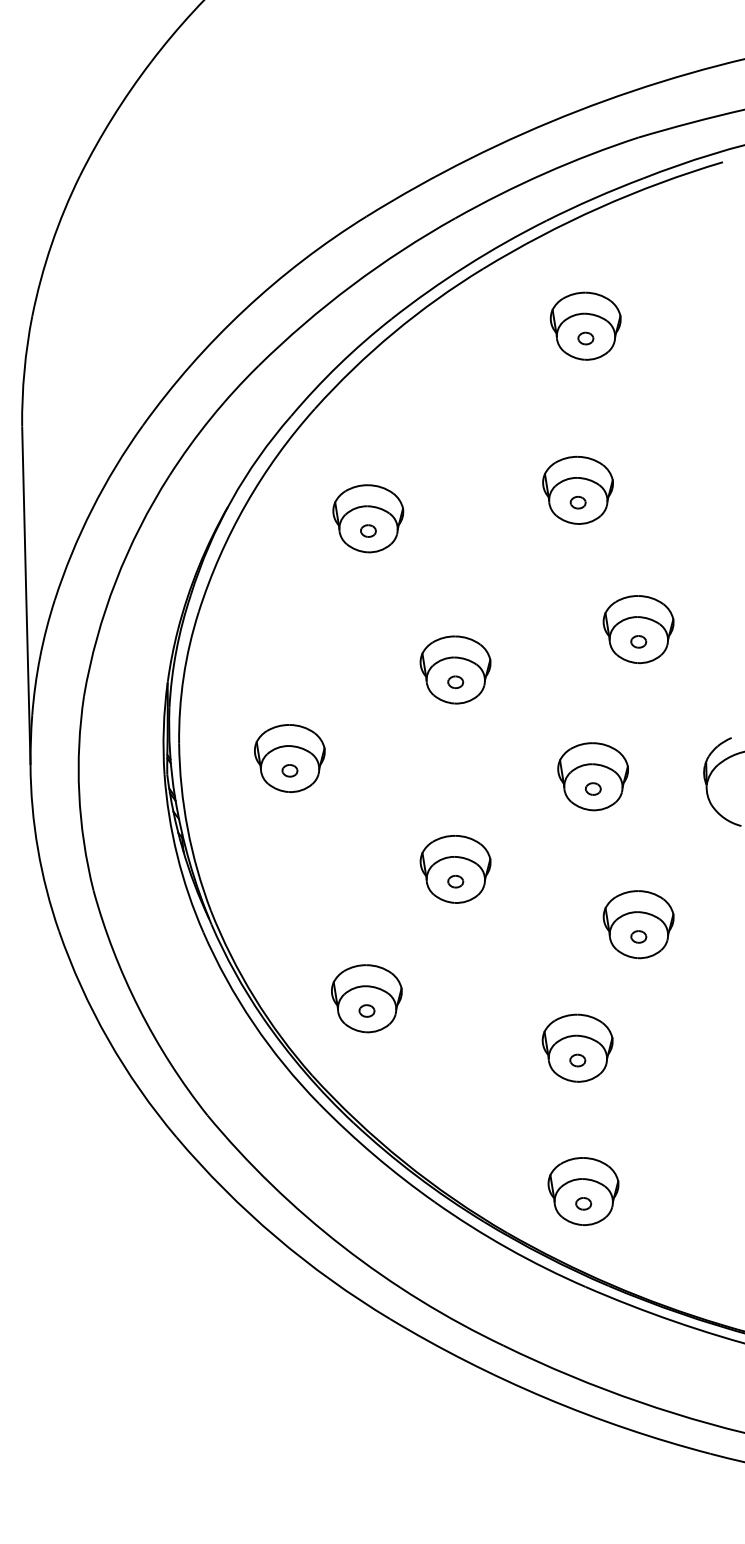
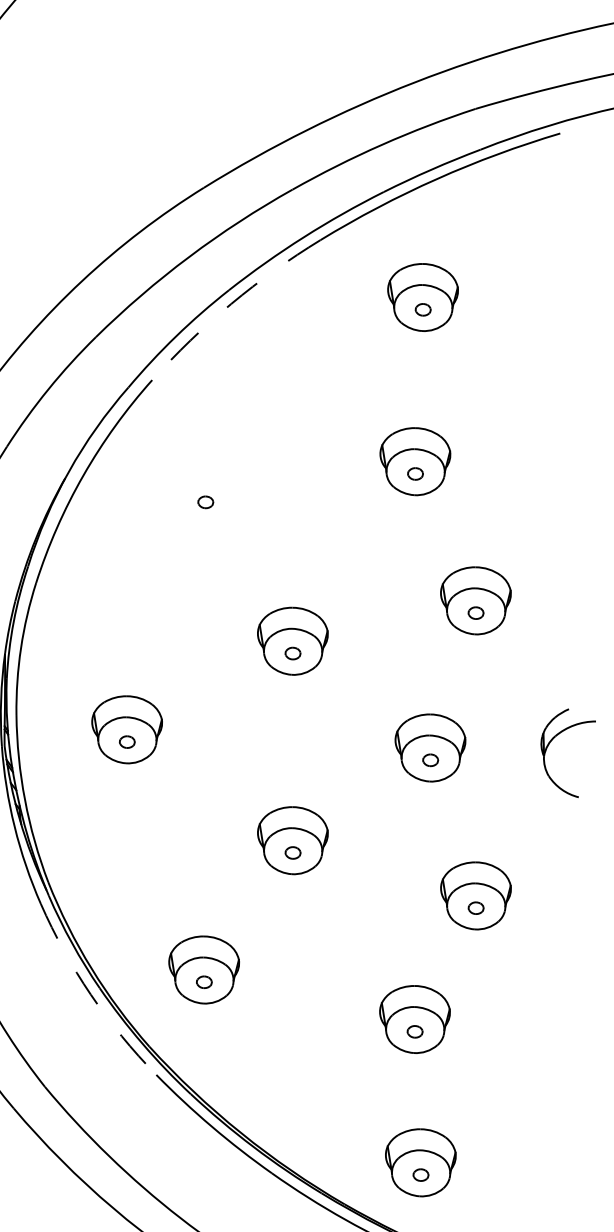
arc: (393, 332) -> (230, 303), solid -> dashed
part: (368, 518) -> (205, 489), removed
arc: (253, 1023) -> (90, 994), solid -> dashed

